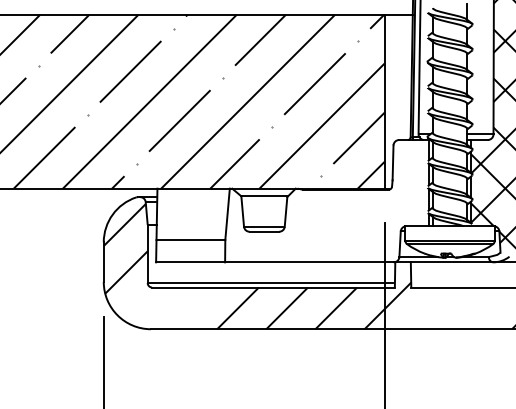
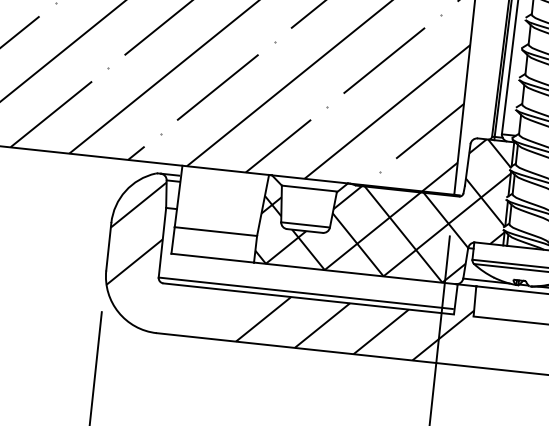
hatch: (327, 201) -> (384, 202), added

